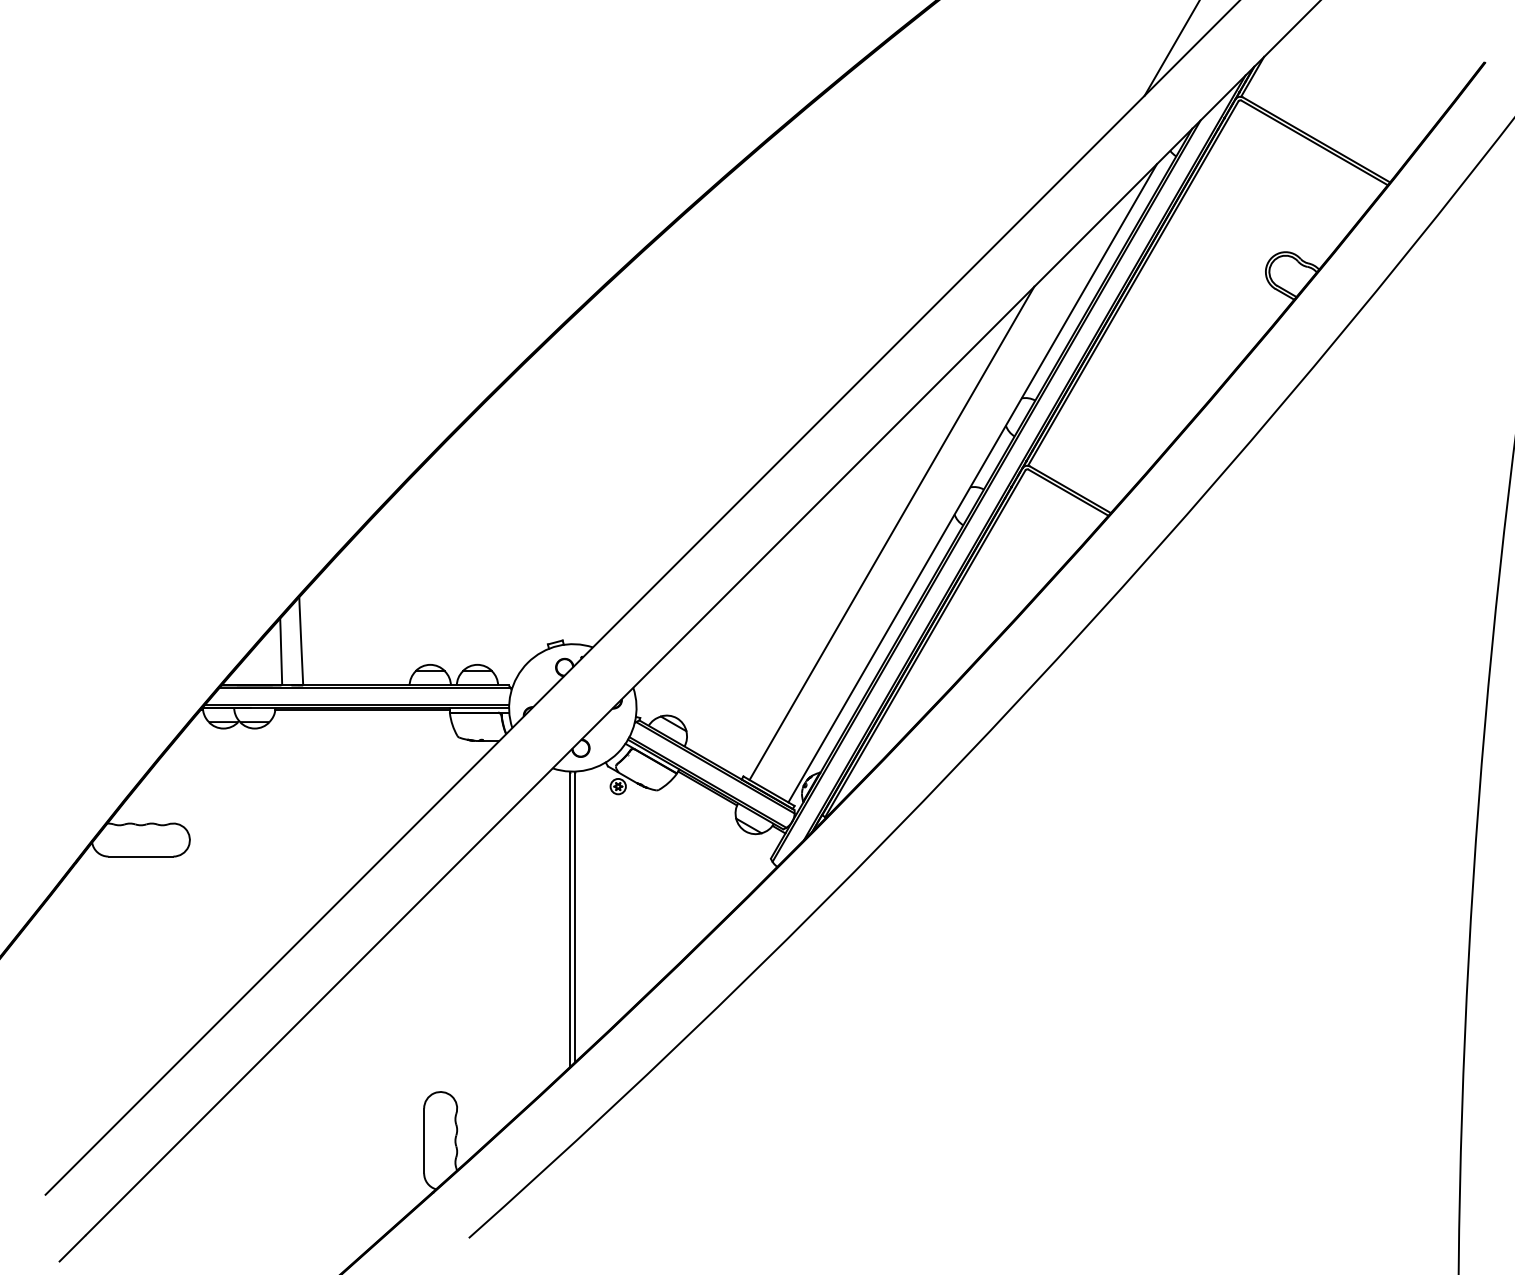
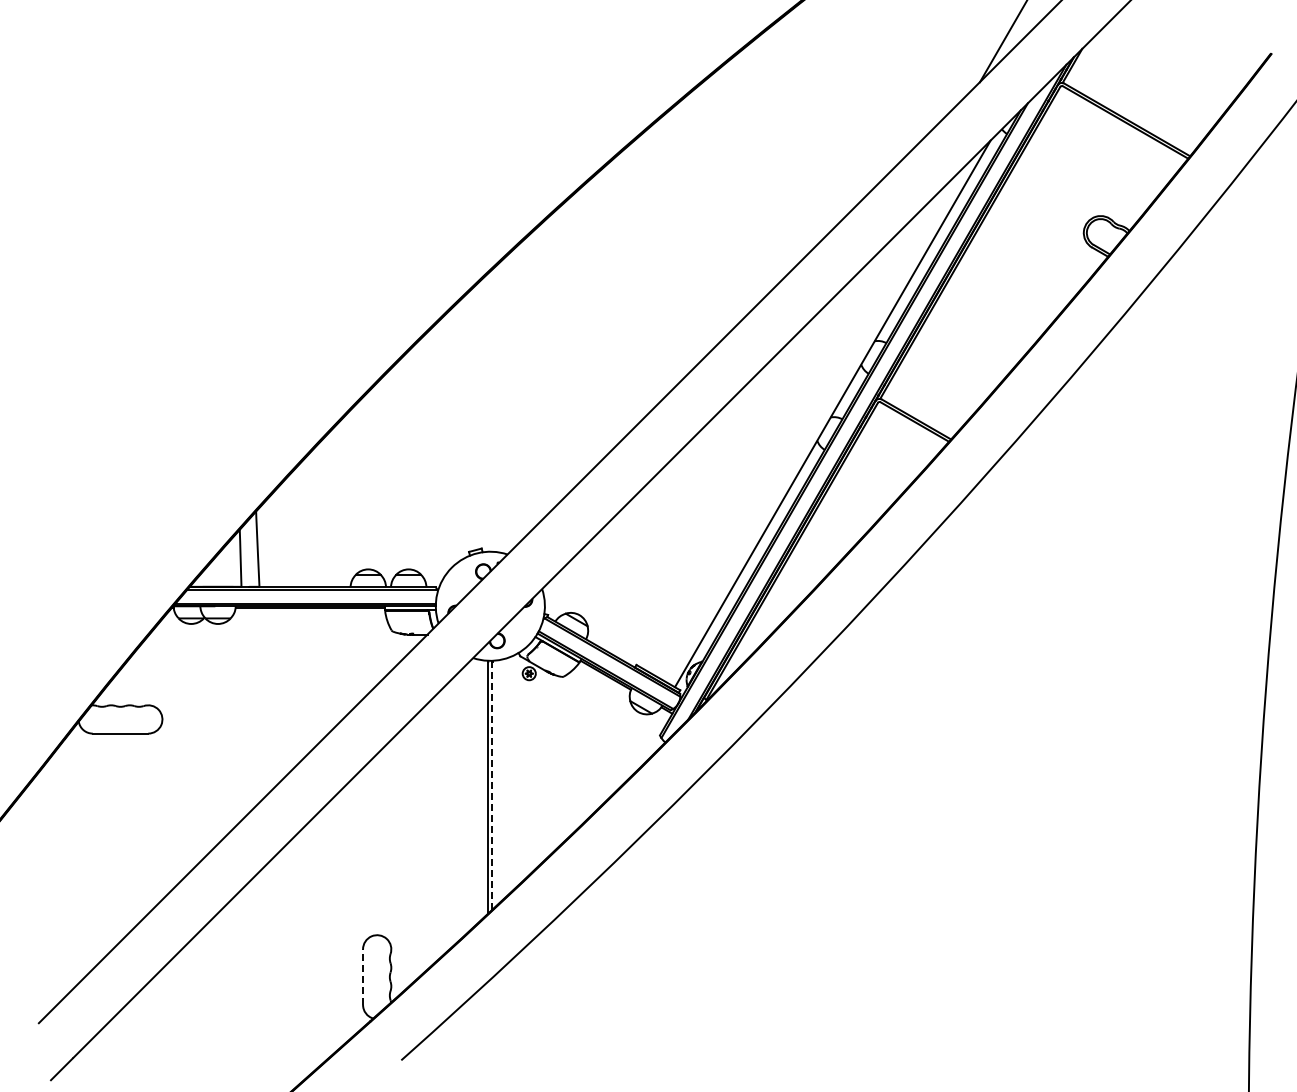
line: (891, 532) -> (763, 456), removed
line: (575, 917) -> (492, 785), solid -> dashed
line: (424, 1141) -> (363, 977), solid -> dashed

